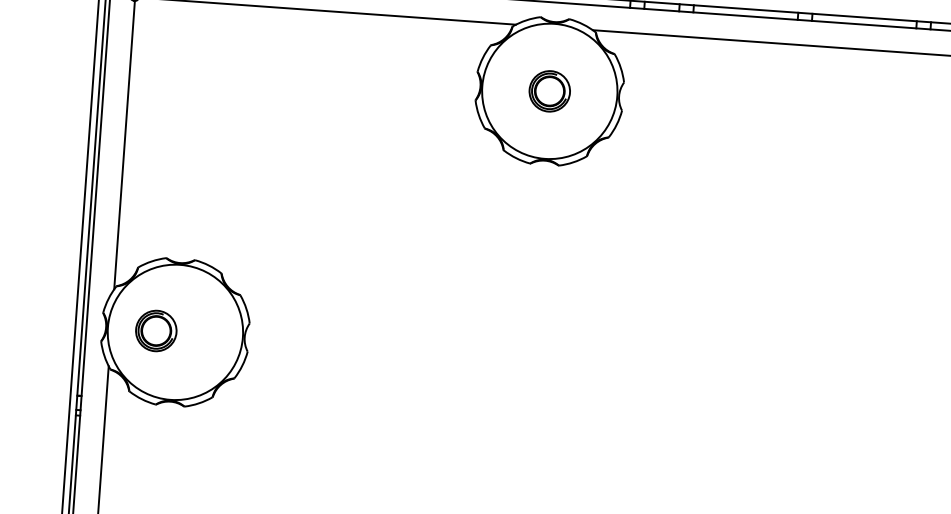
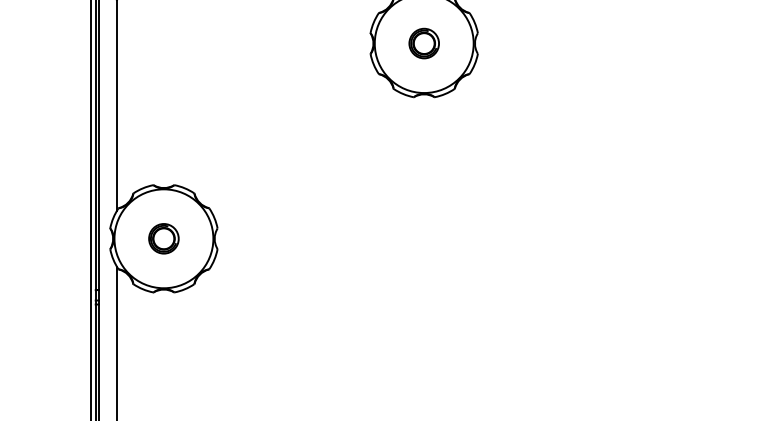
part: (155, 330) -> (163, 238), moved

